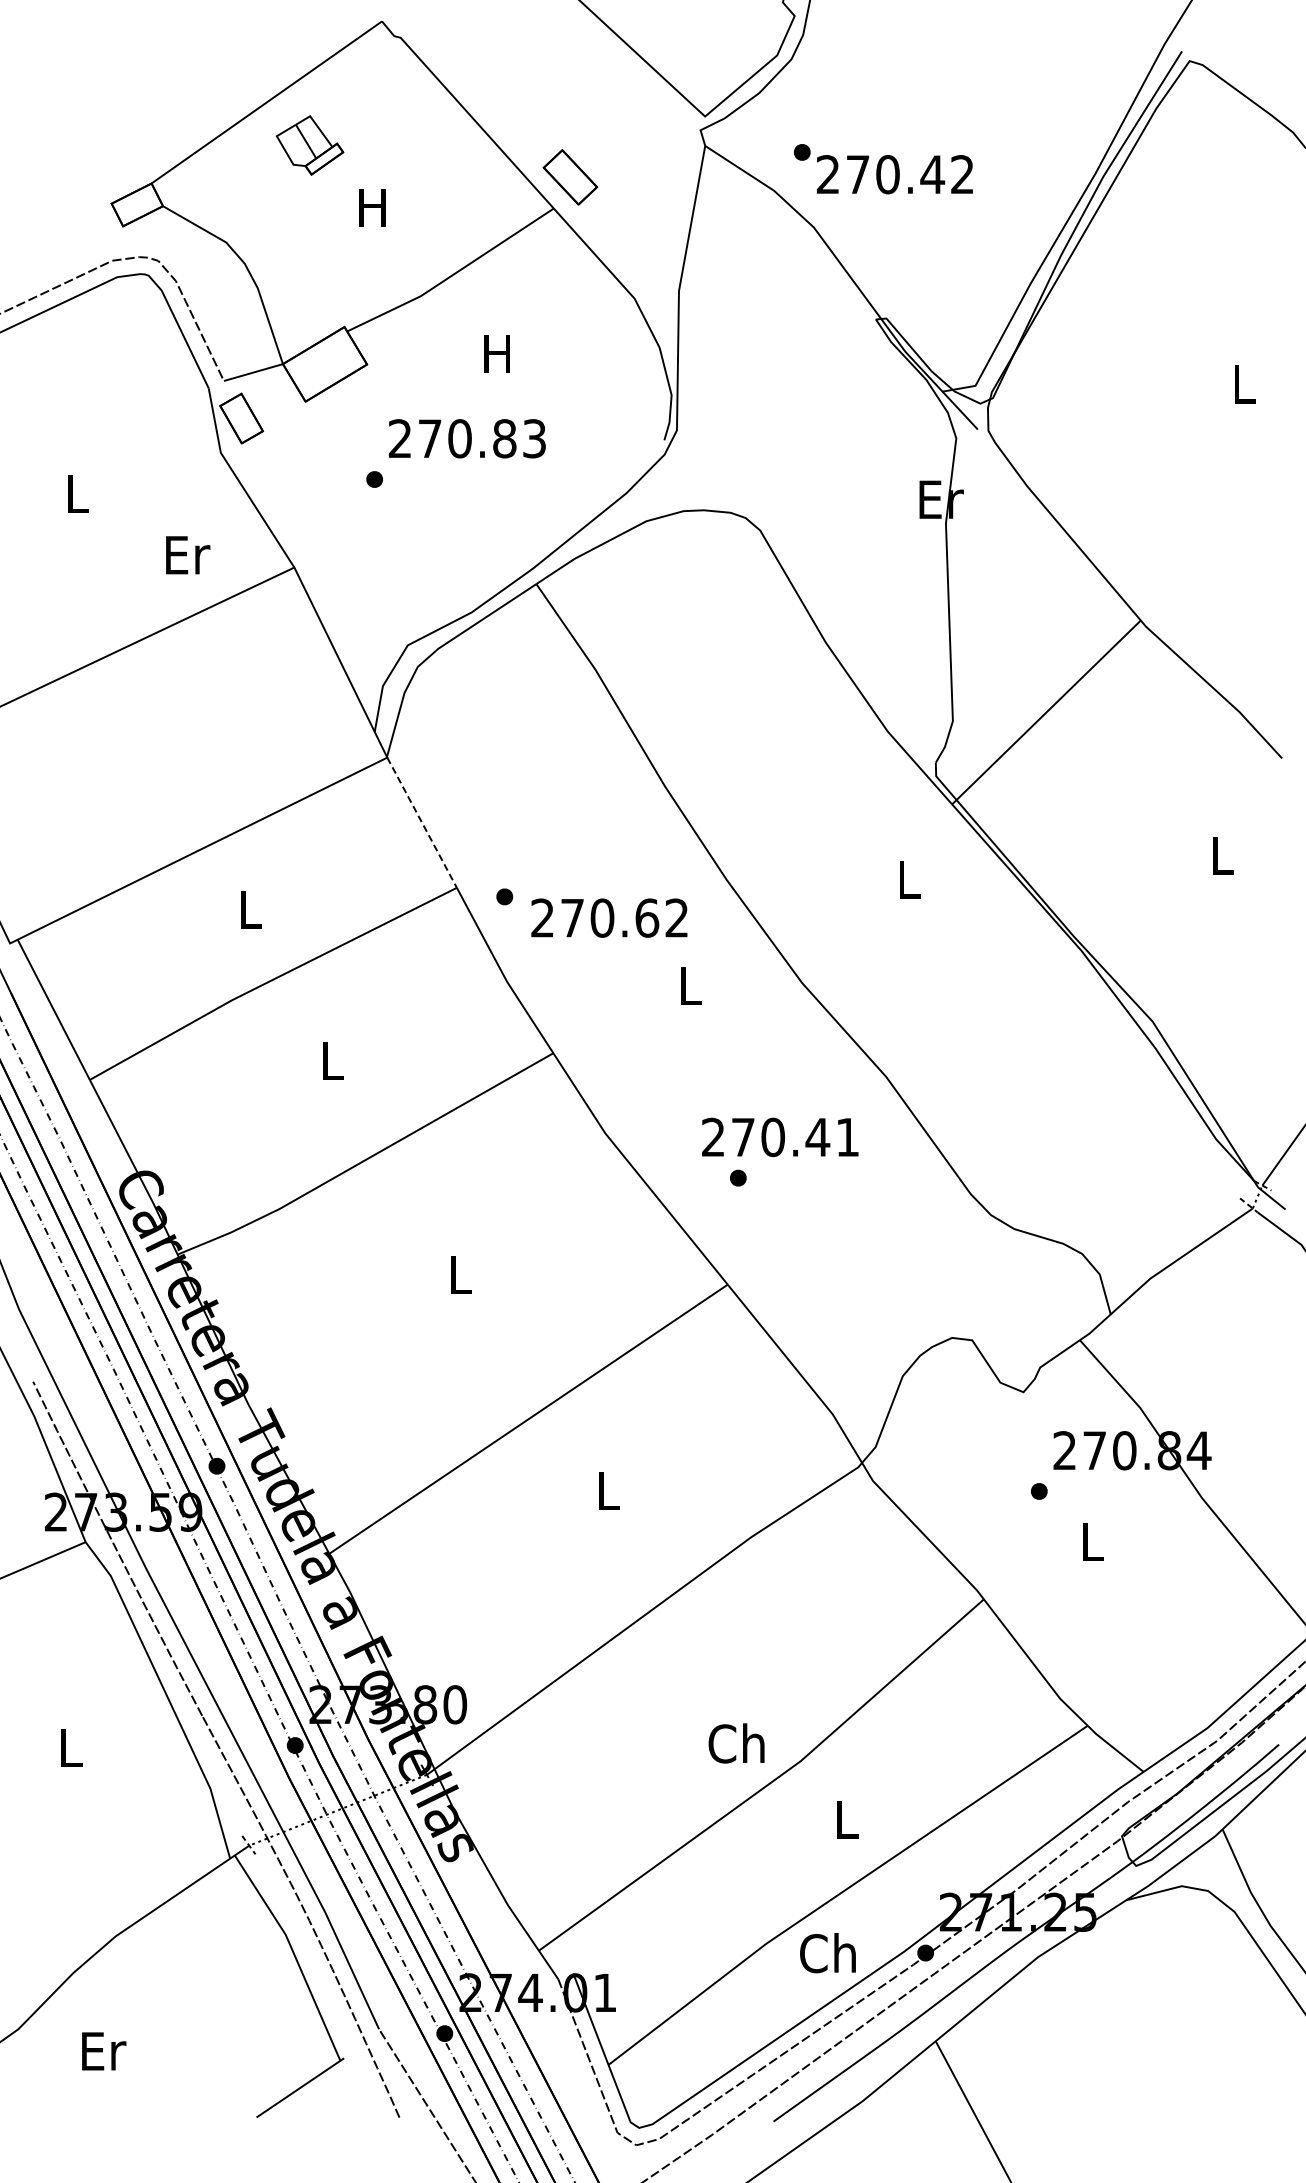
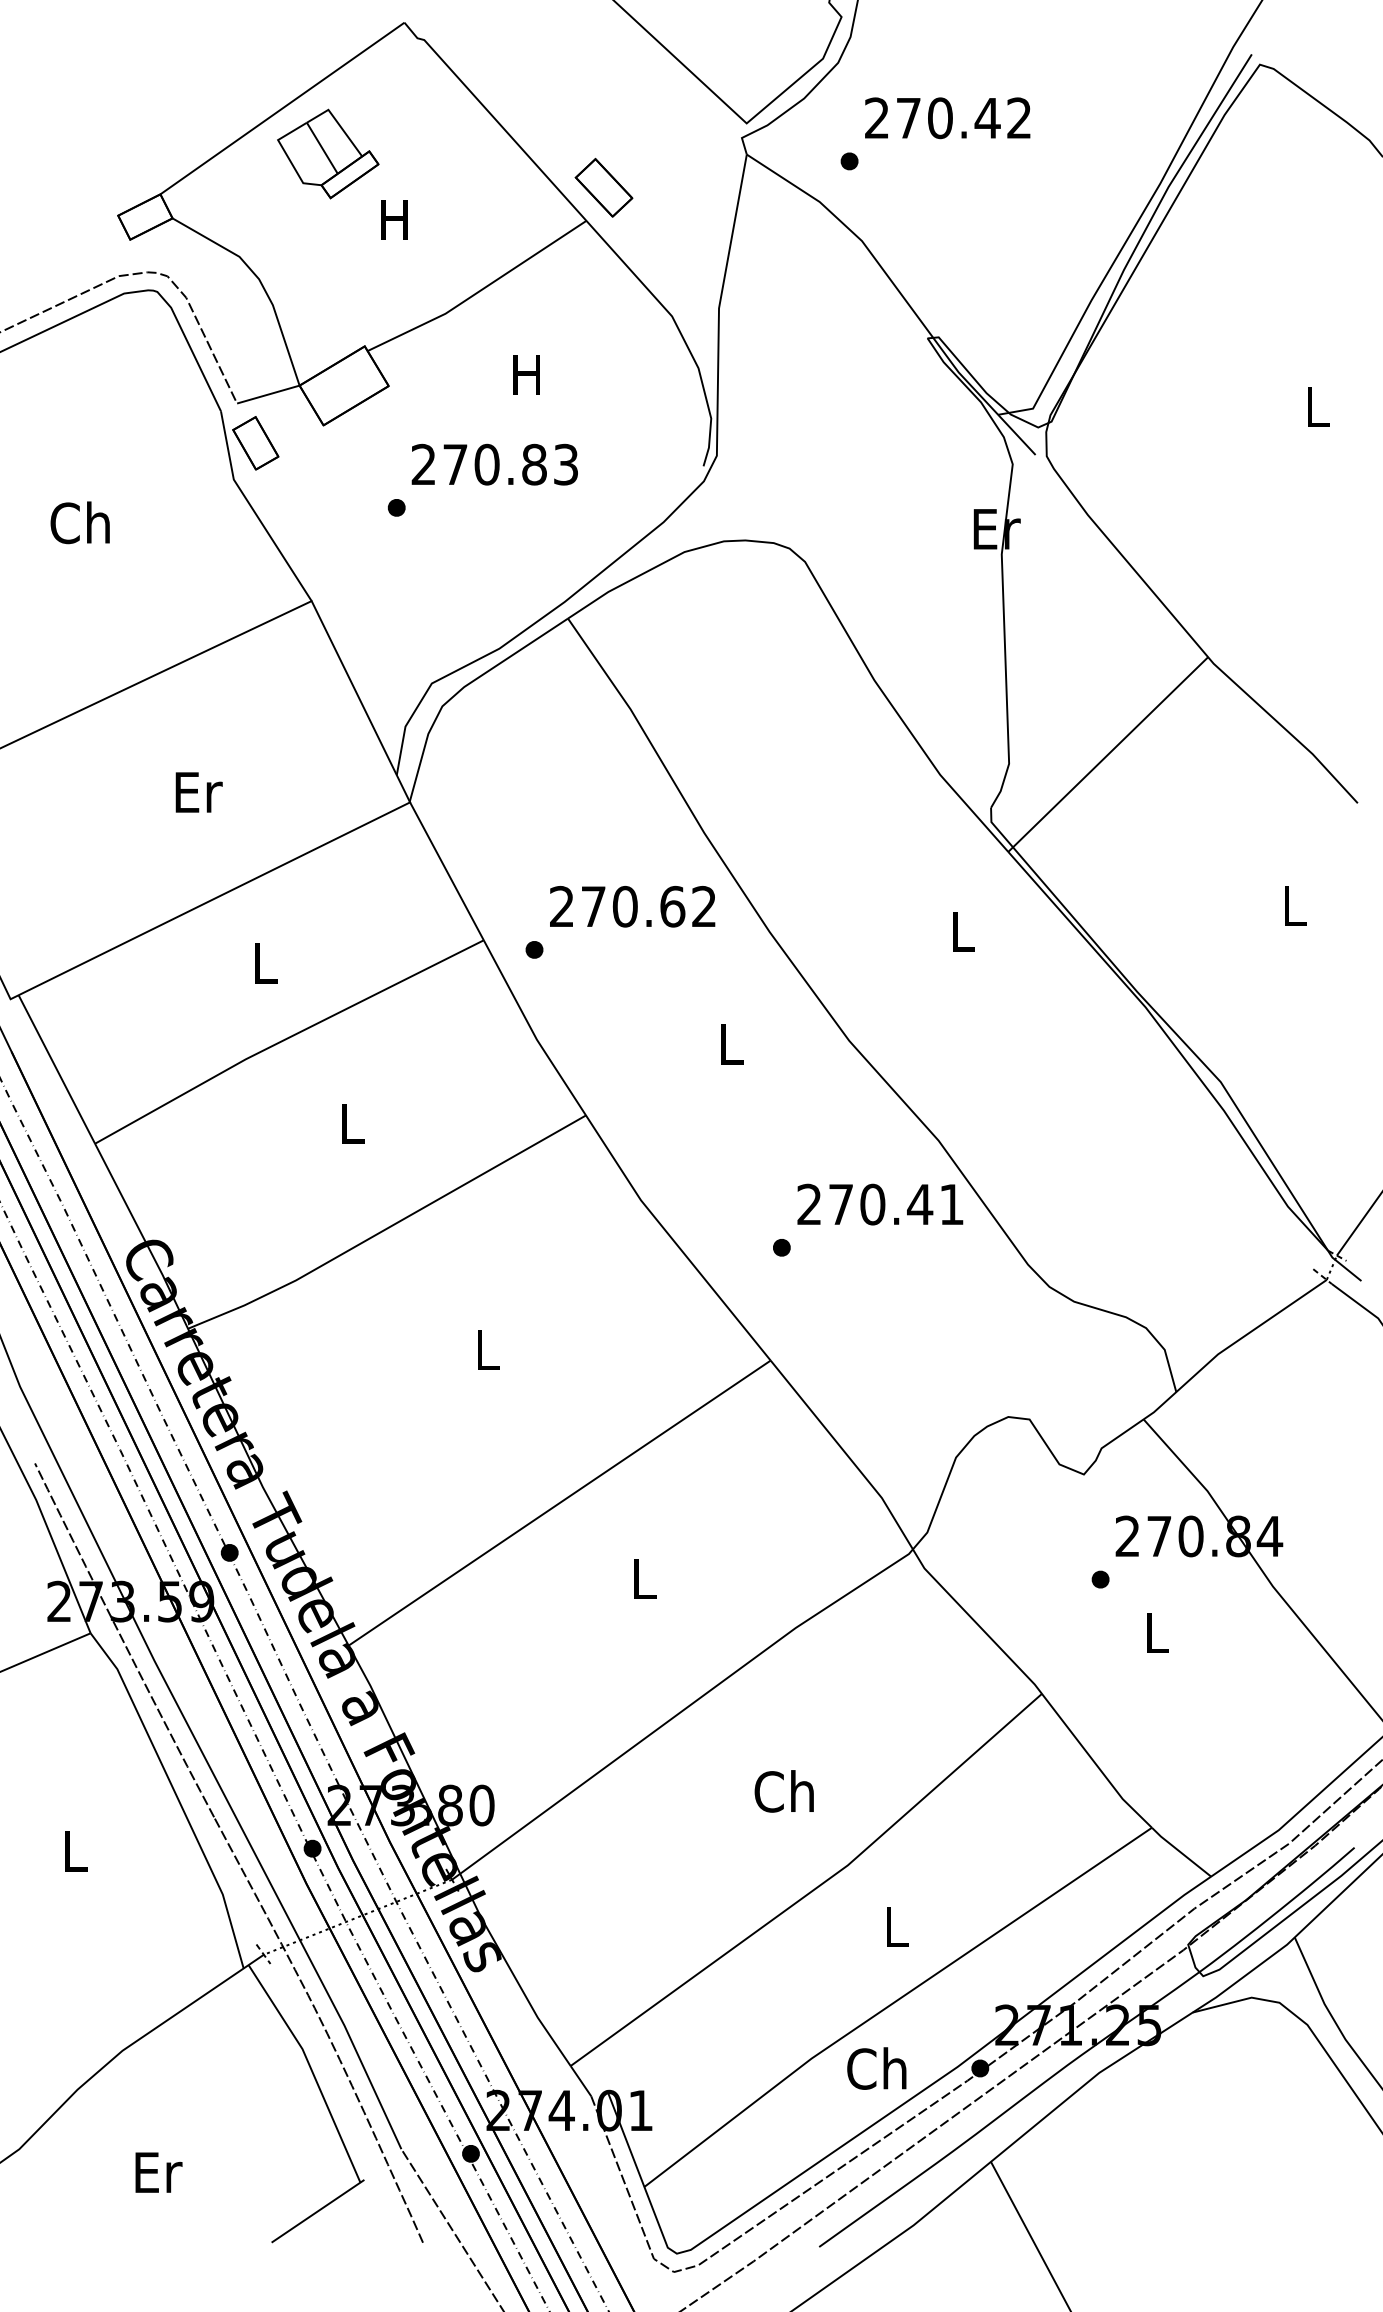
part: (309, 145) -> (327, 154), size x1.43
text: (894, 174) -> (947, 118), moved
text: (75, 493) -> (79, 522), L -> Ch
text: (188, 555) -> (199, 792), moved
line: (422, 822) -> (447, 871), dashed -> solid
text: (609, 917) -> (632, 906), moved
text: (780, 1137) -> (880, 1204), moved
text: (736, 1743) -> (784, 1791), moved
text: (104, 2051) -> (159, 2172), moved

